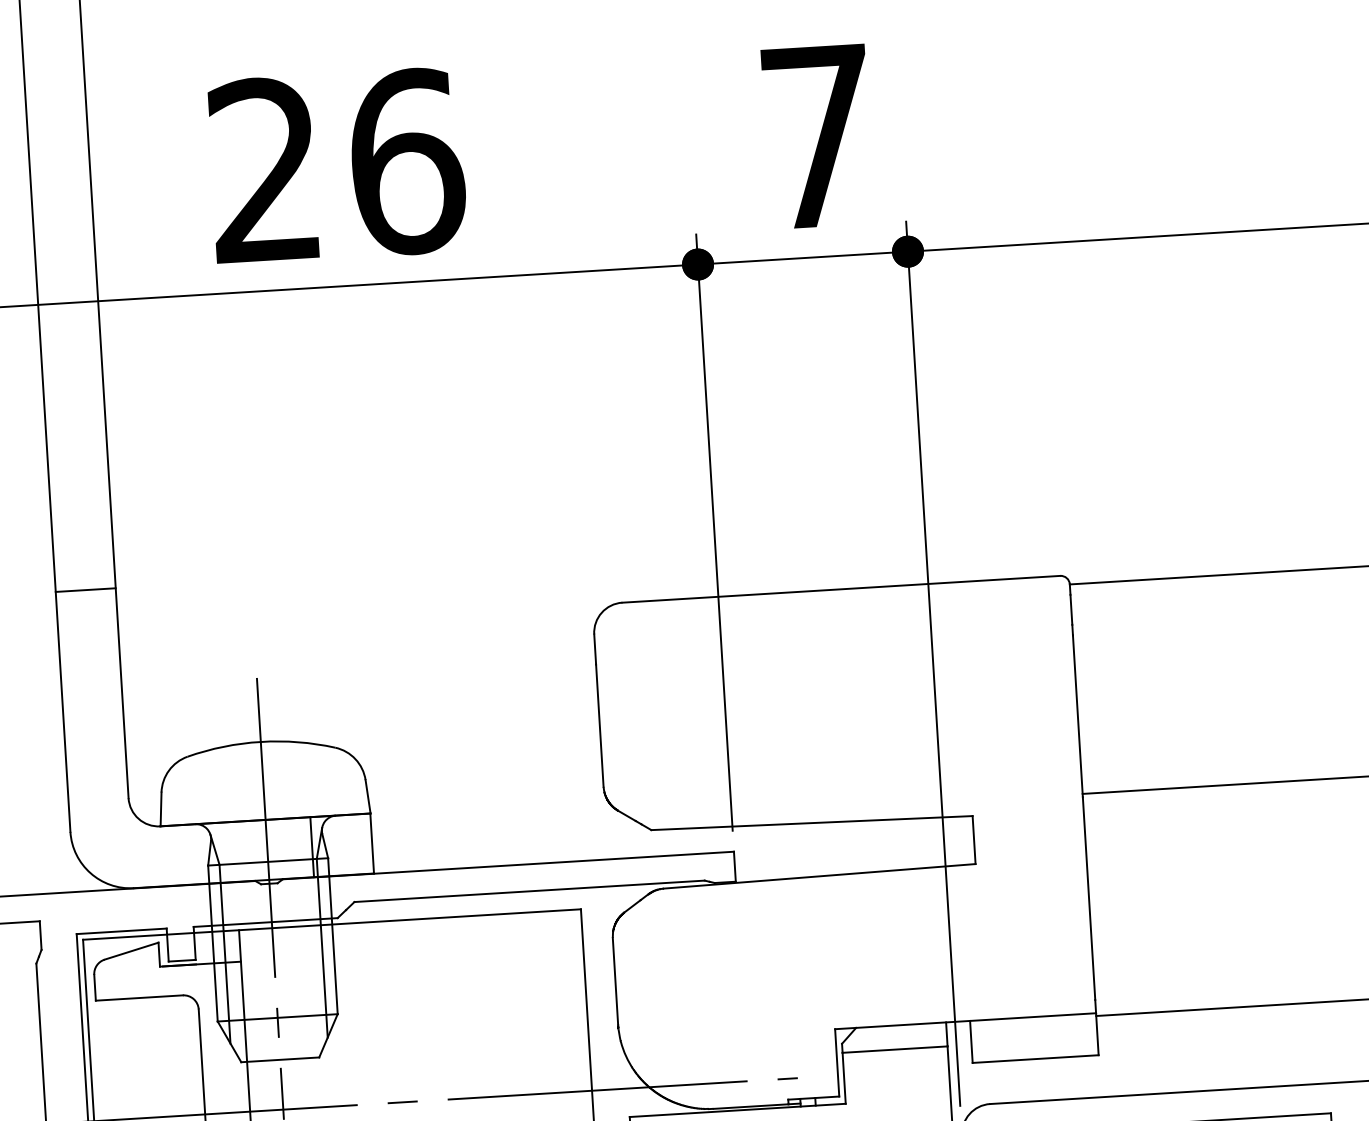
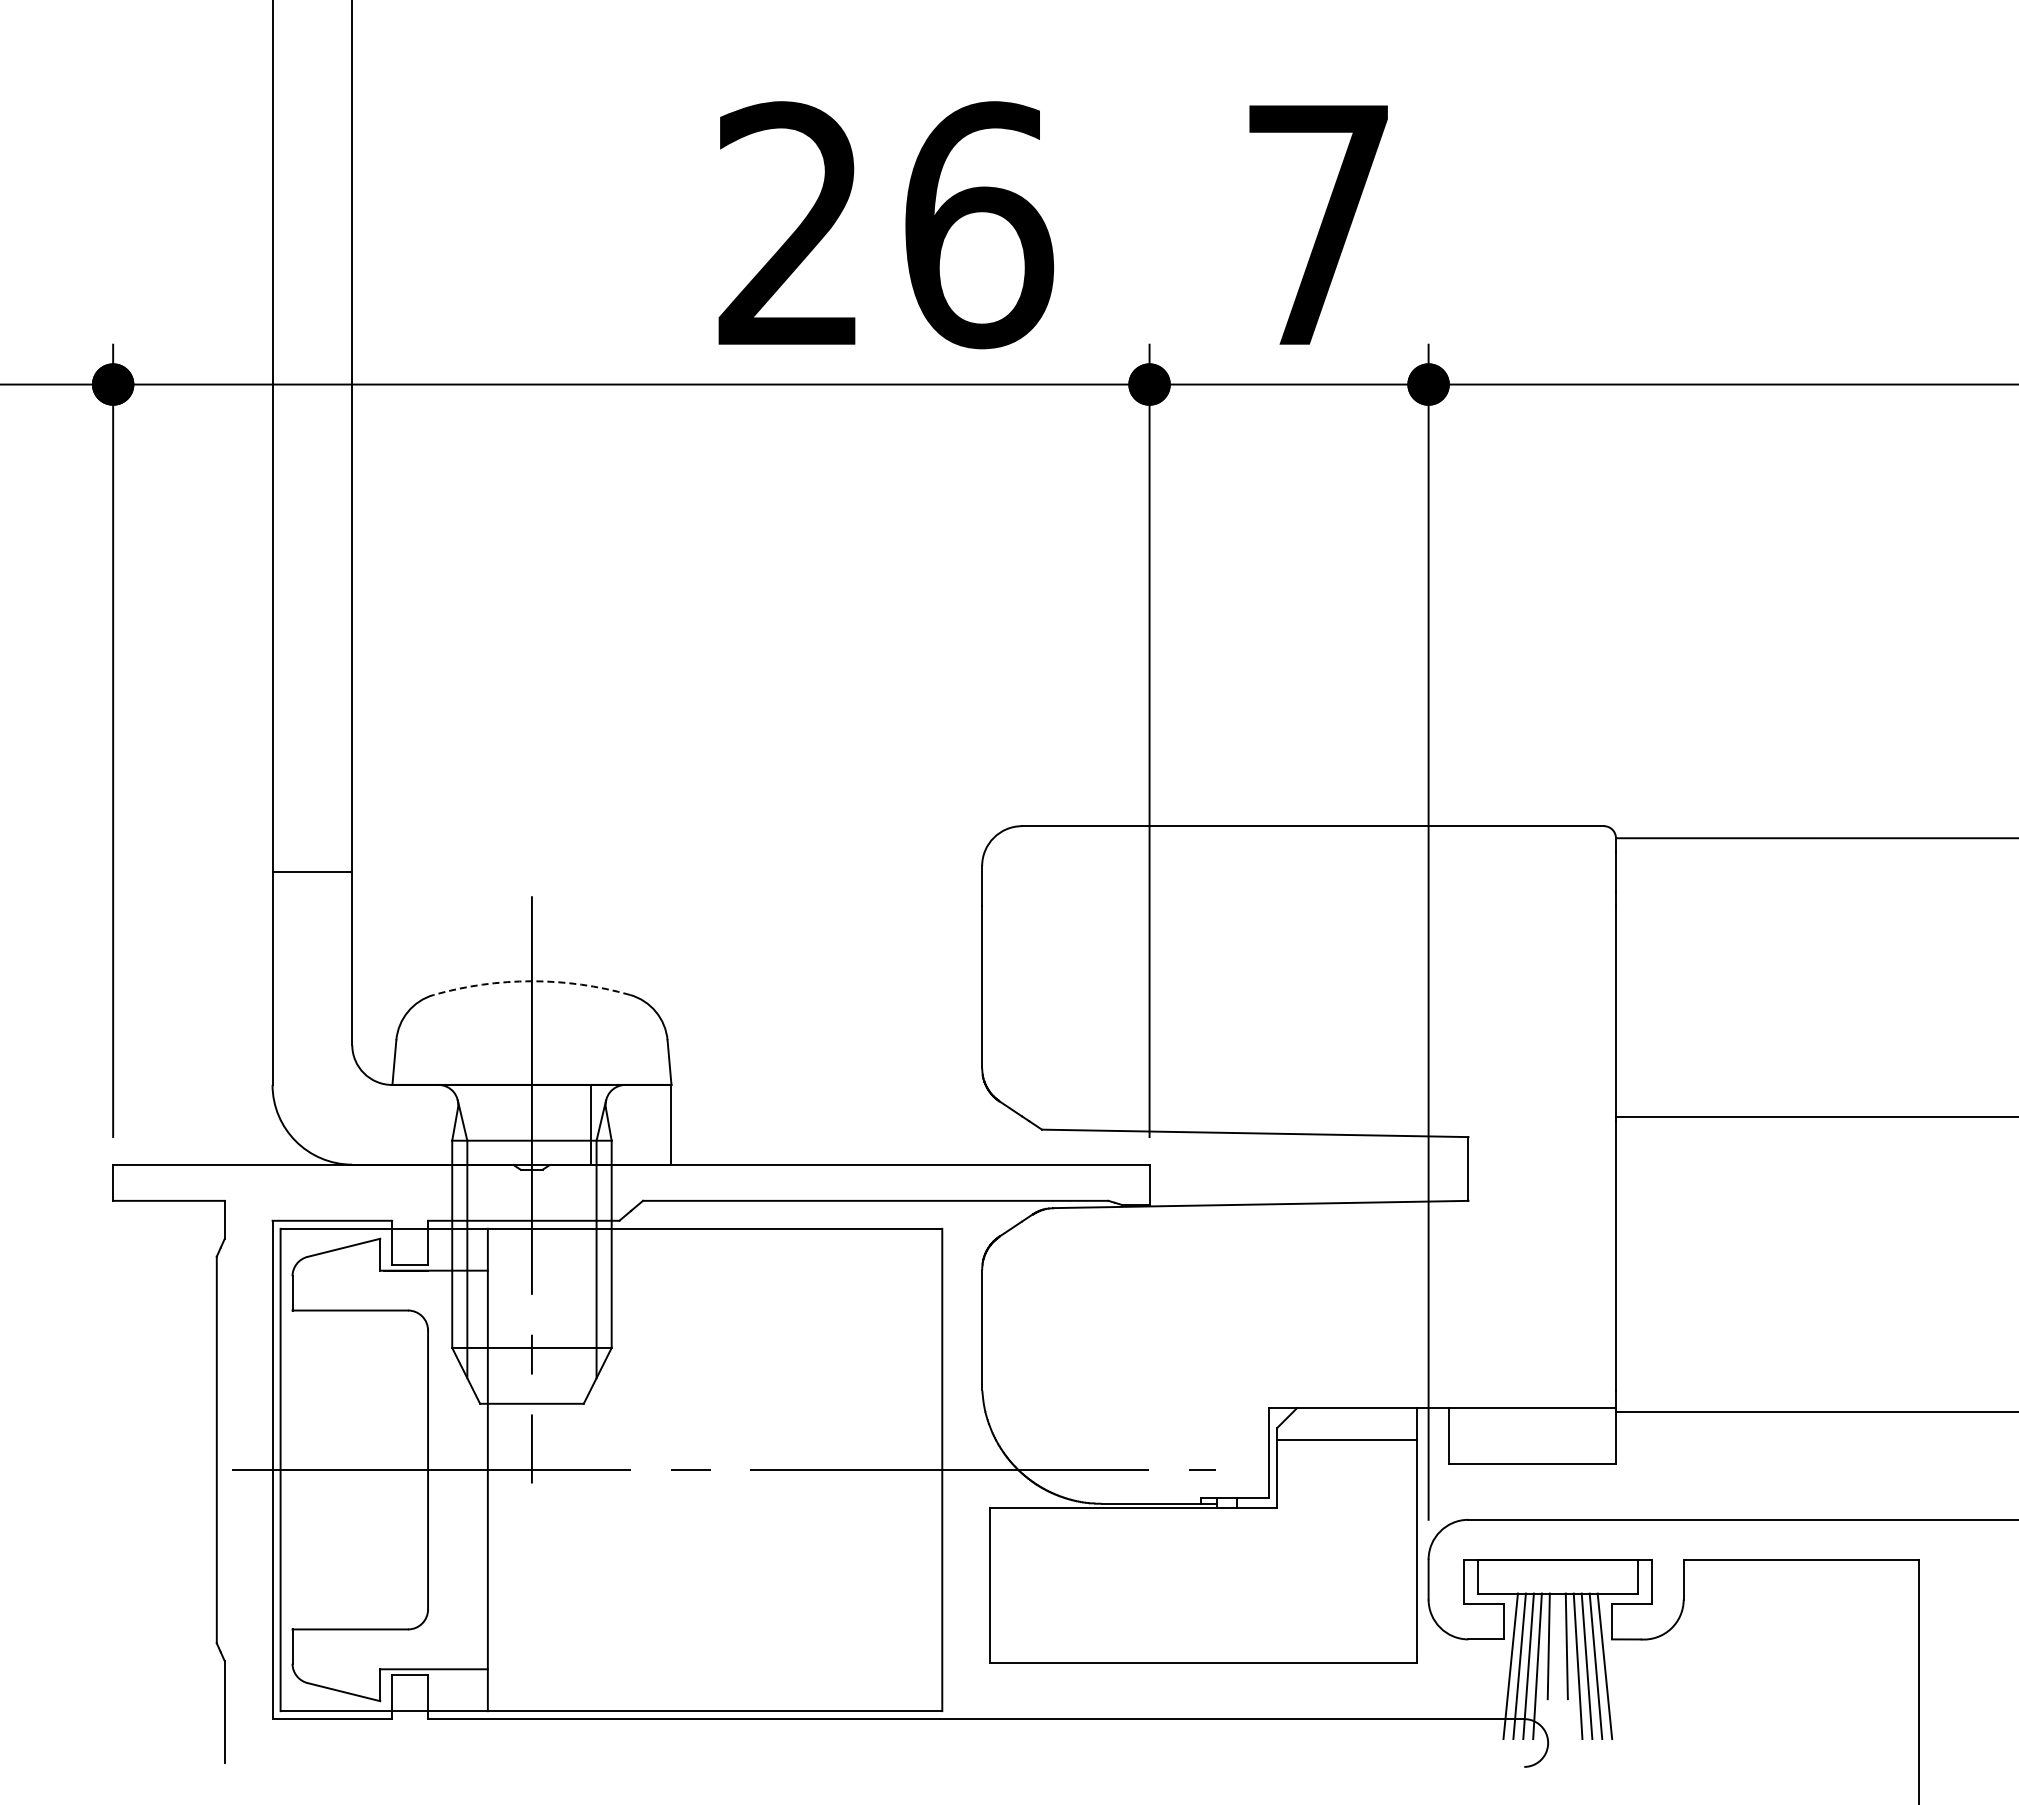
text: (337, 166) -> (886, 225), moved
line: (85, 590) -> (312, 872), moved
arc: (260, 742) -> (531, 981), solid -> dashed

